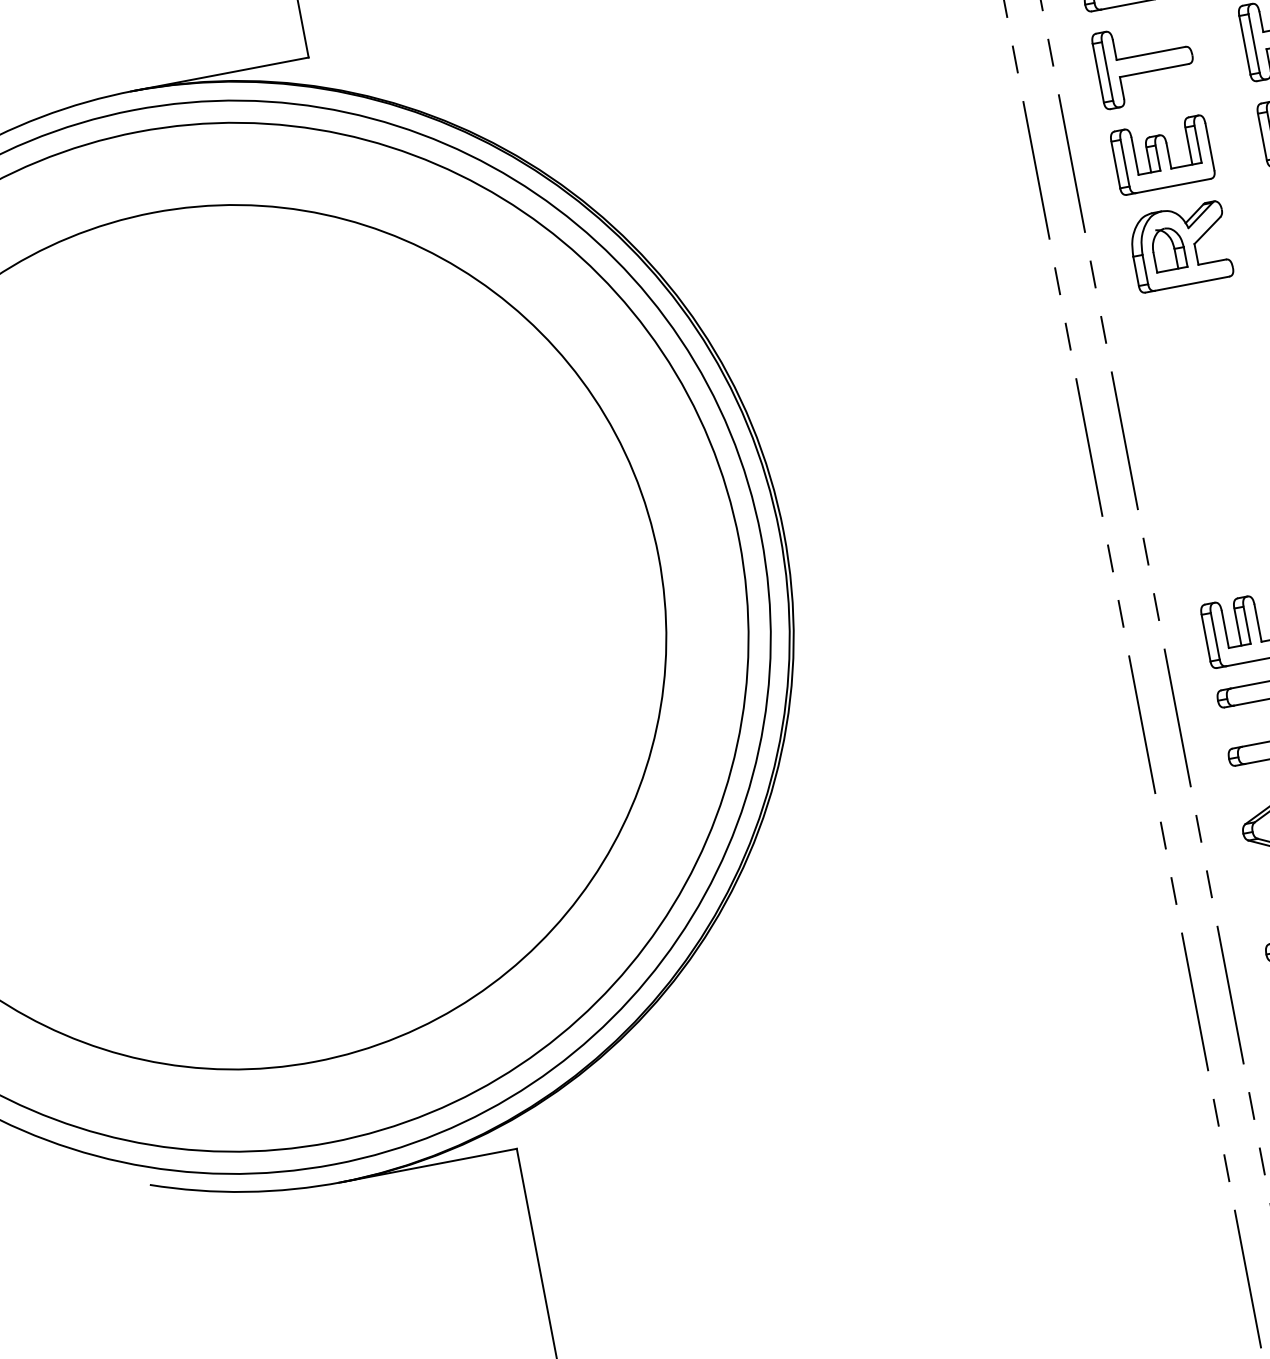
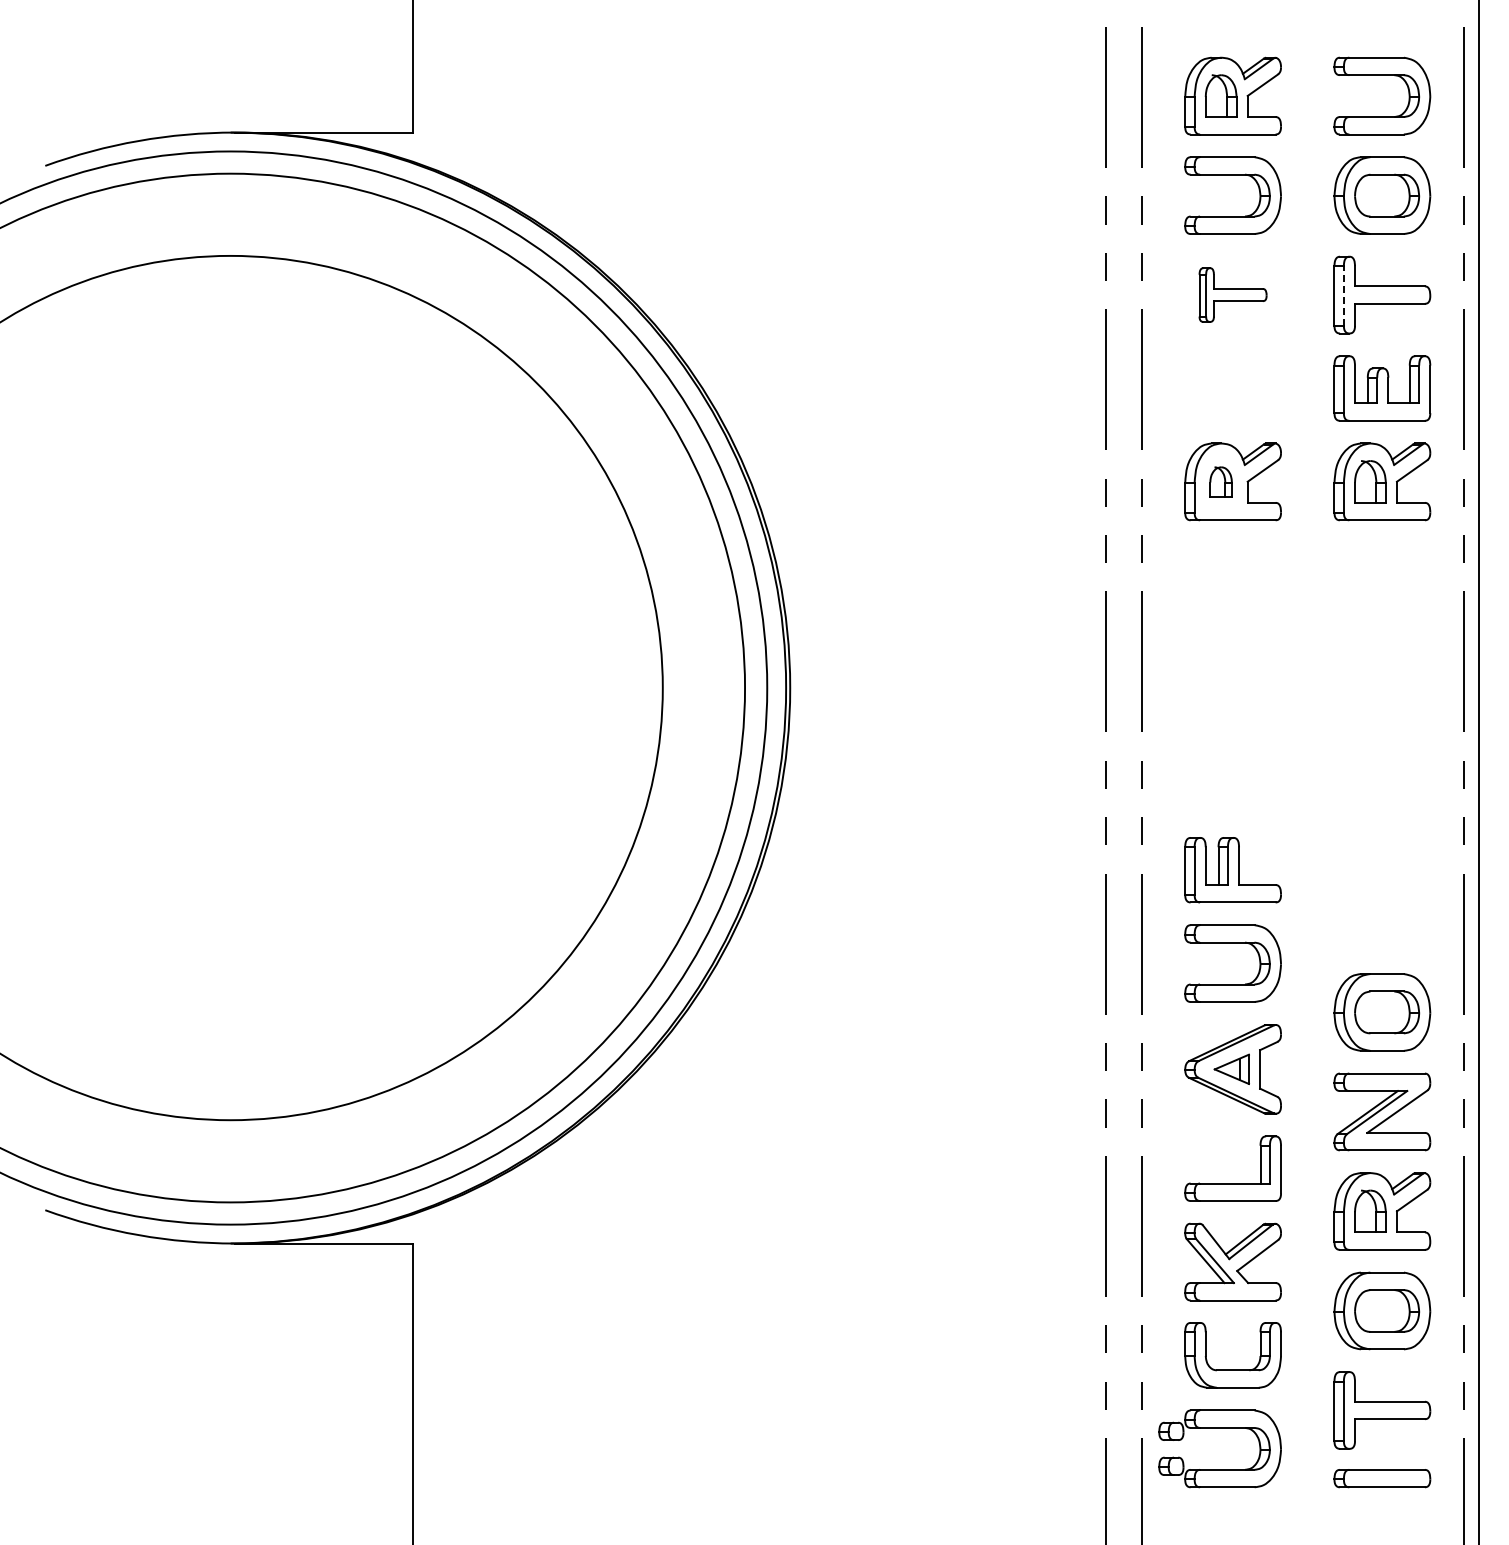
line: (1253, 43) -> (1343, 295), solid -> dashed
part: (1144, 62) -> (1232, 294), size x0.7
part: (1162, 155) -> (1232, 388), removed
part: (1167, 248) -> (1220, 481), size x0.7

